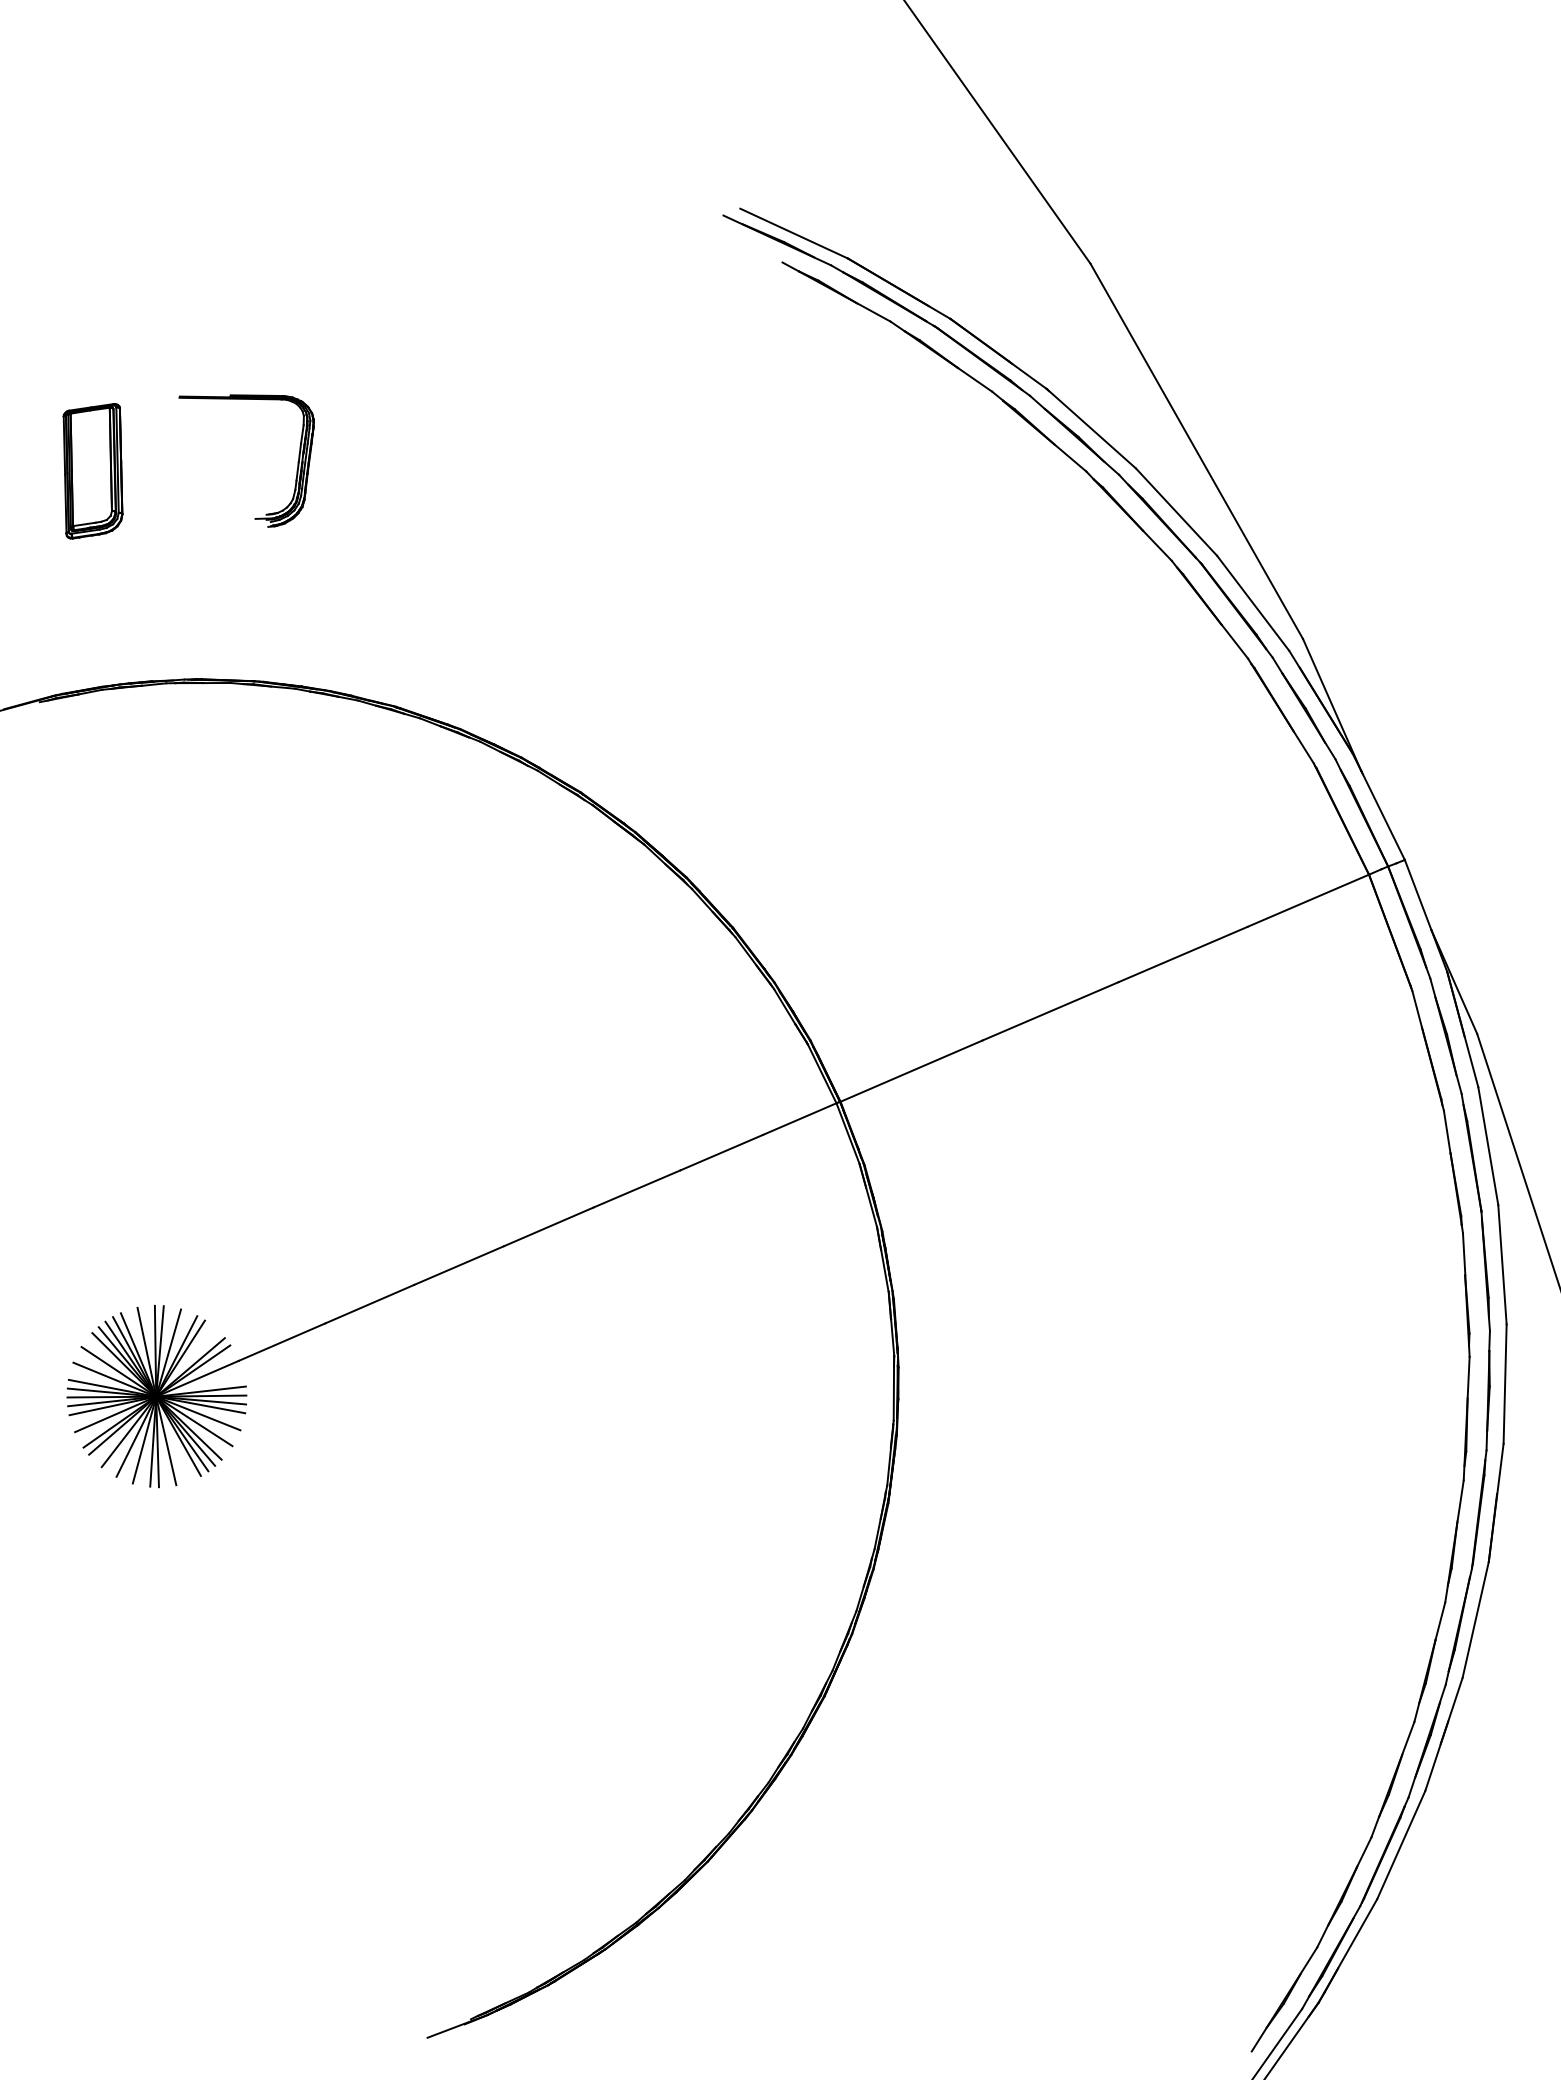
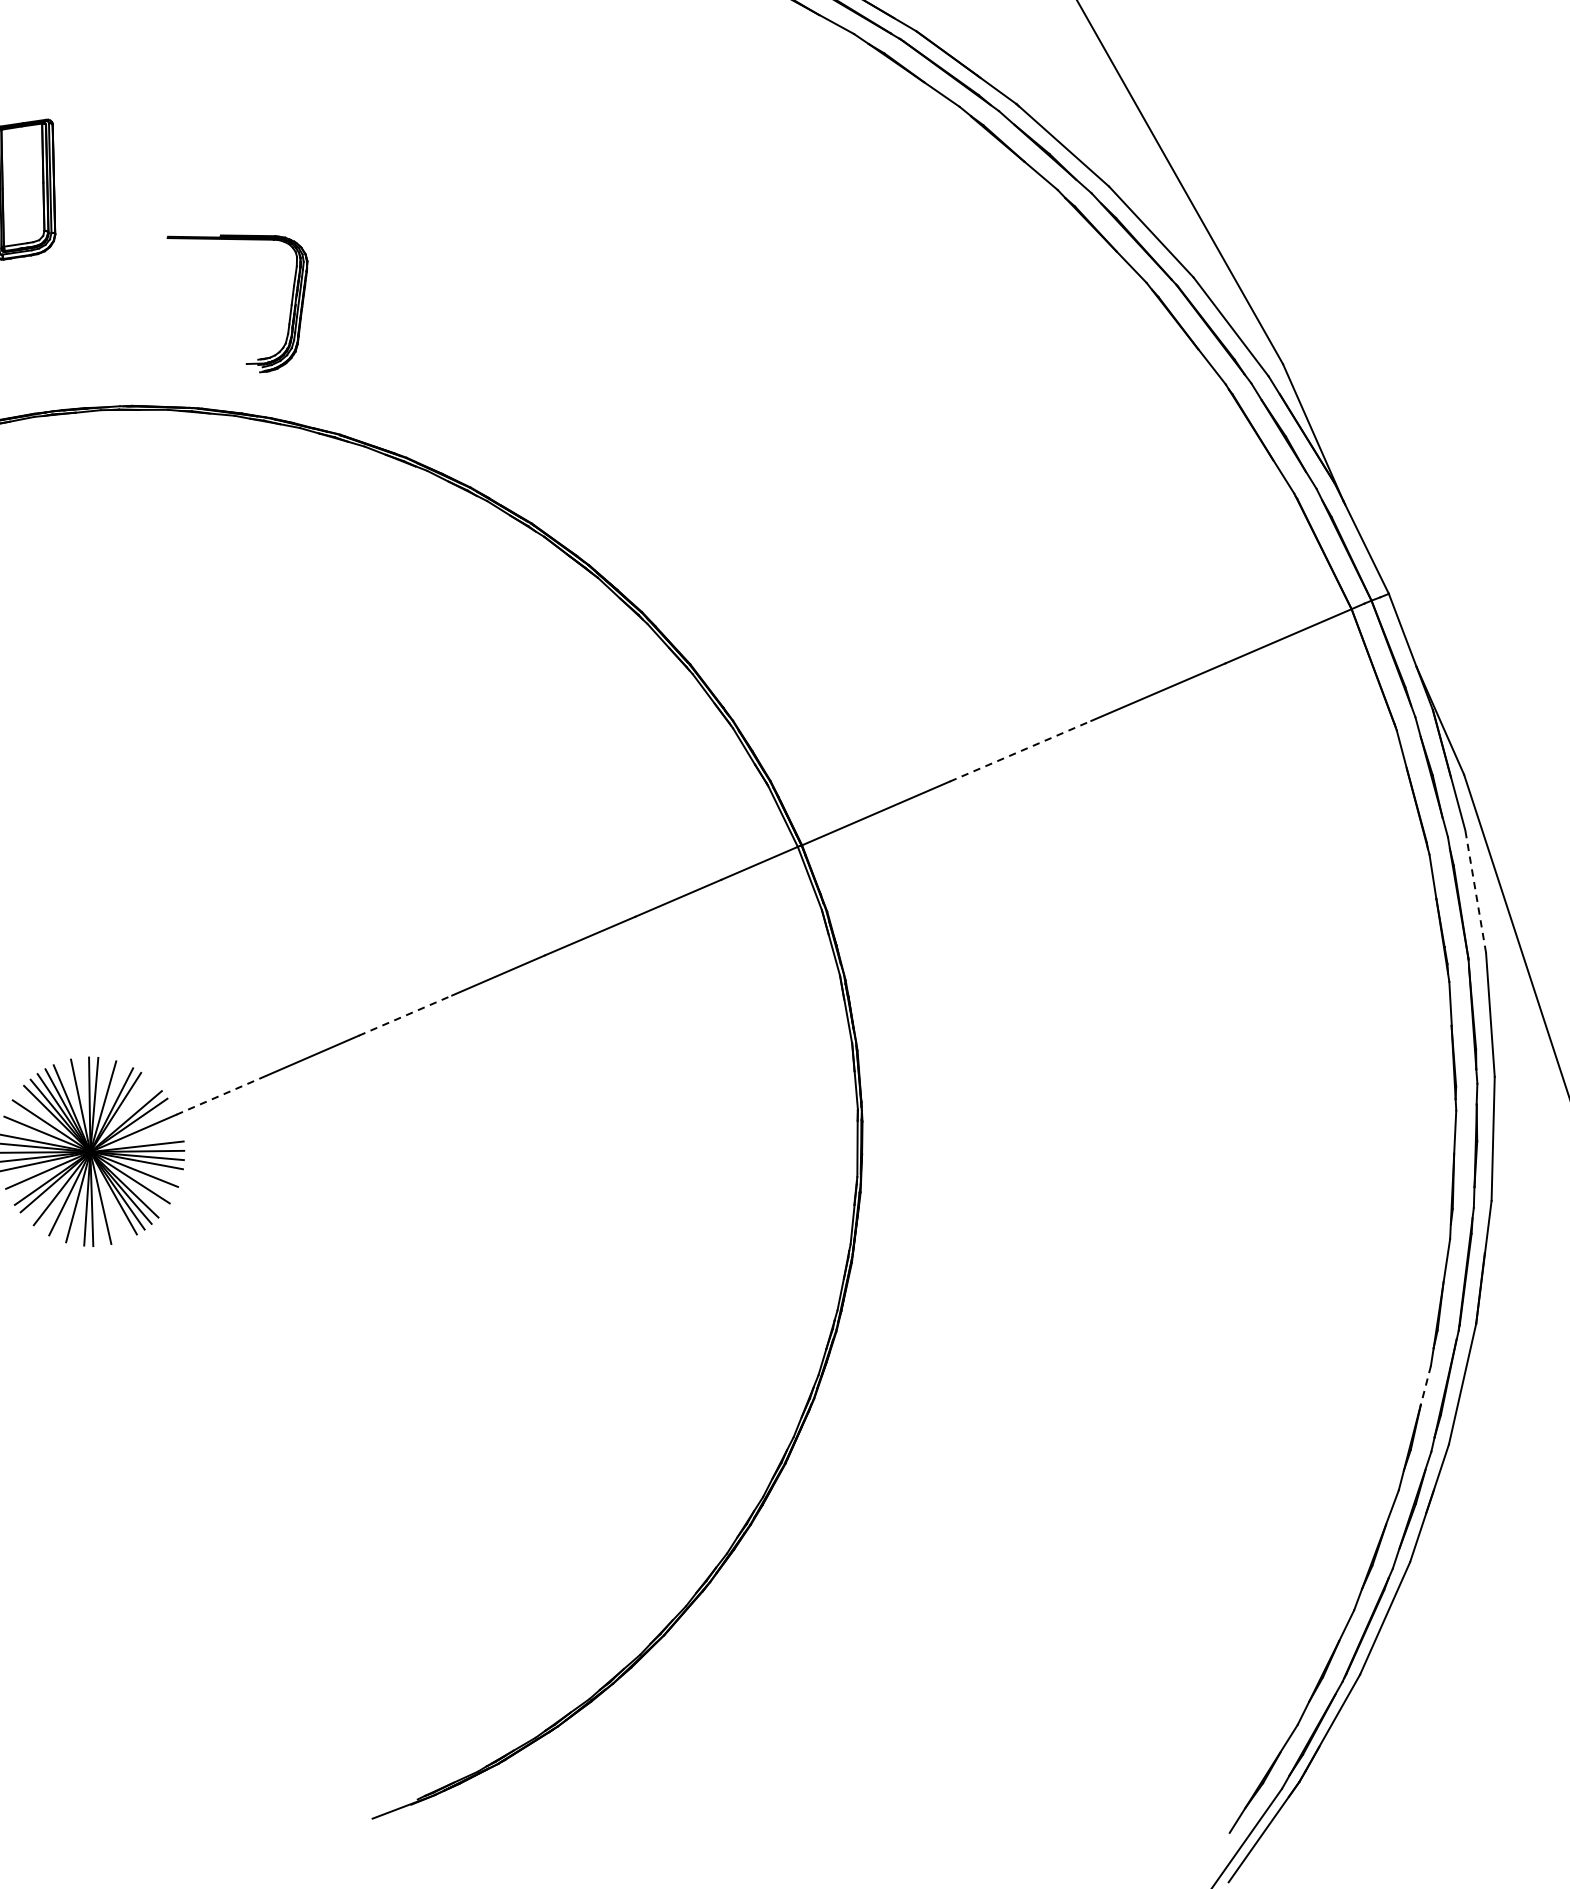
part: (296, 470) -> (289, 313), moved
line: (1051, 1011) -> (1021, 751), solid -> dashed
line: (1488, 1146) -> (1475, 891), solid -> dashed
line: (459, 1265) -> (405, 1015), solid -> dashed
line: (282, 1341) -> (221, 1094), solid -> dashed
line: (1440, 1621) -> (1425, 1385), solid -> dashed

